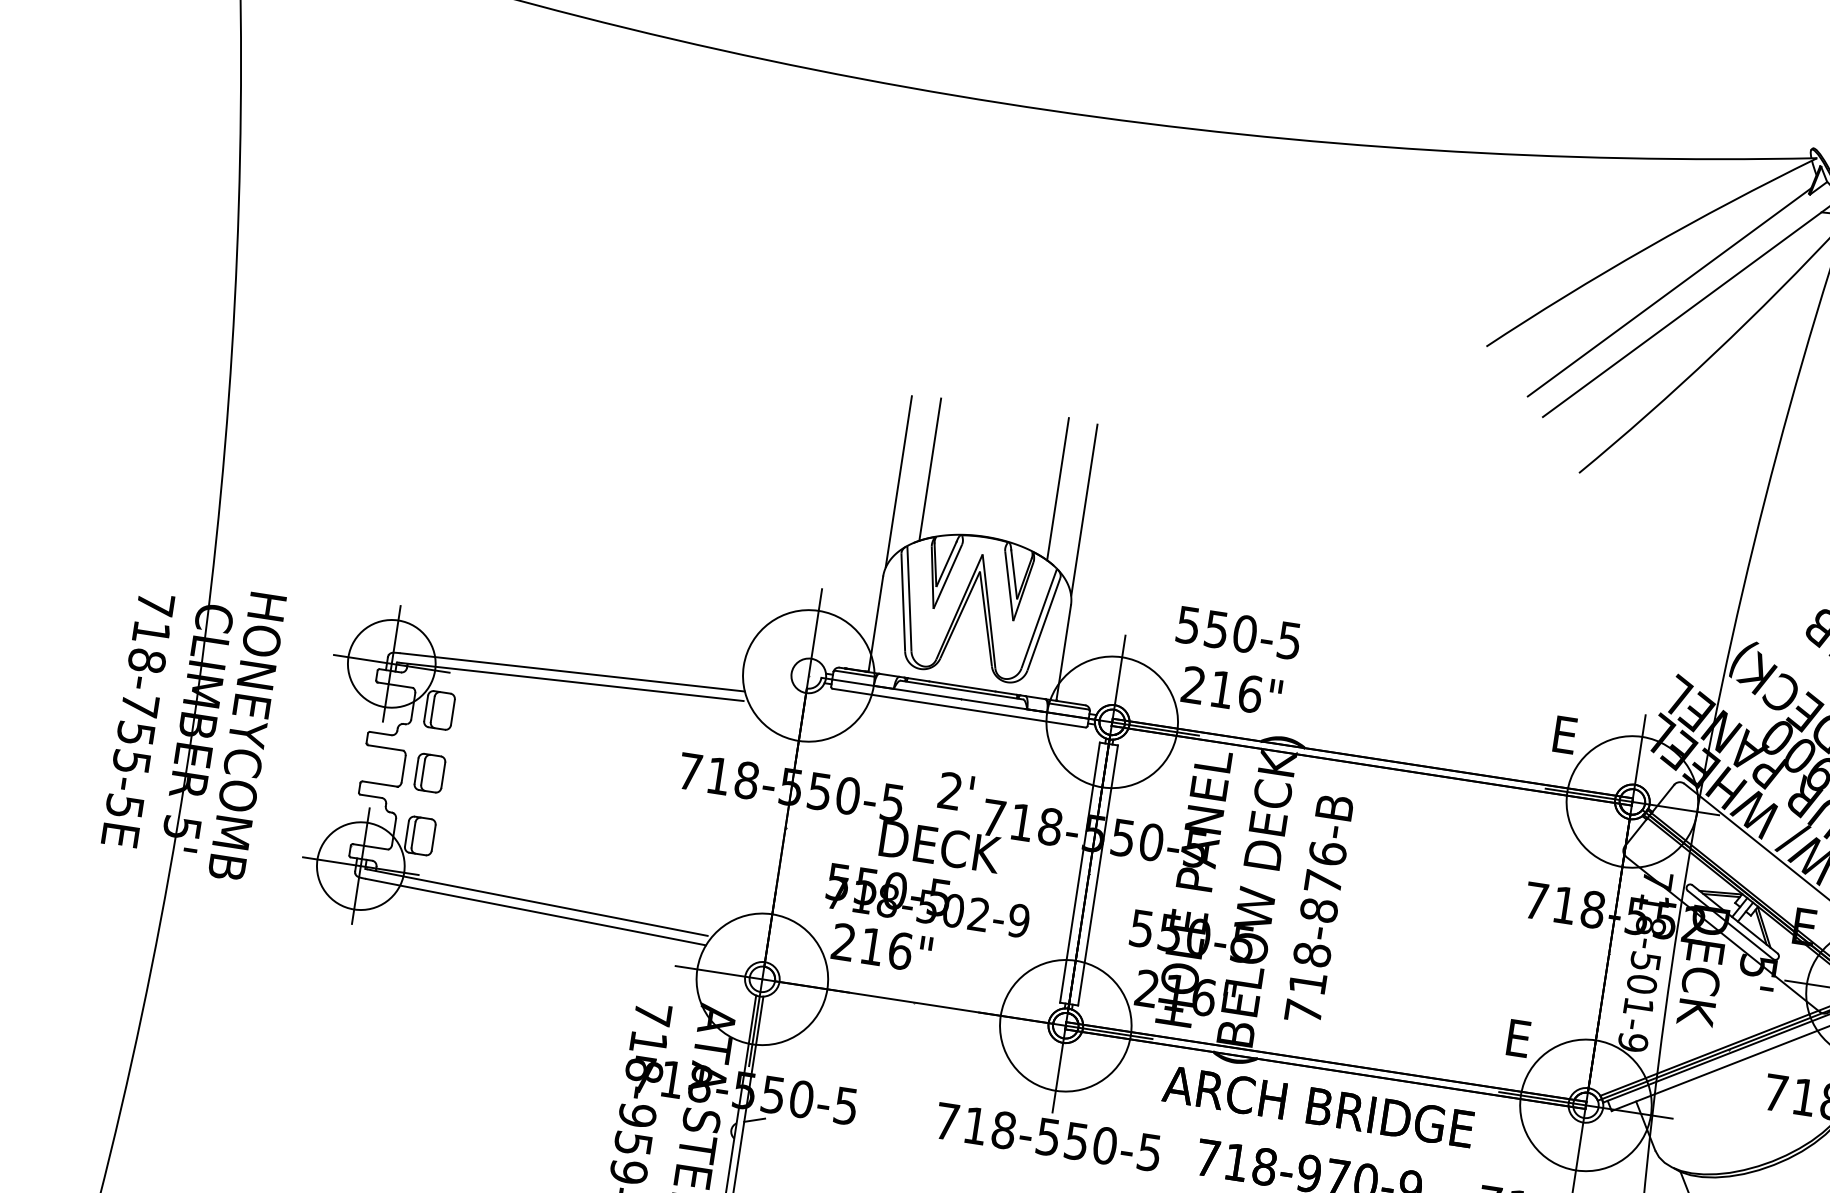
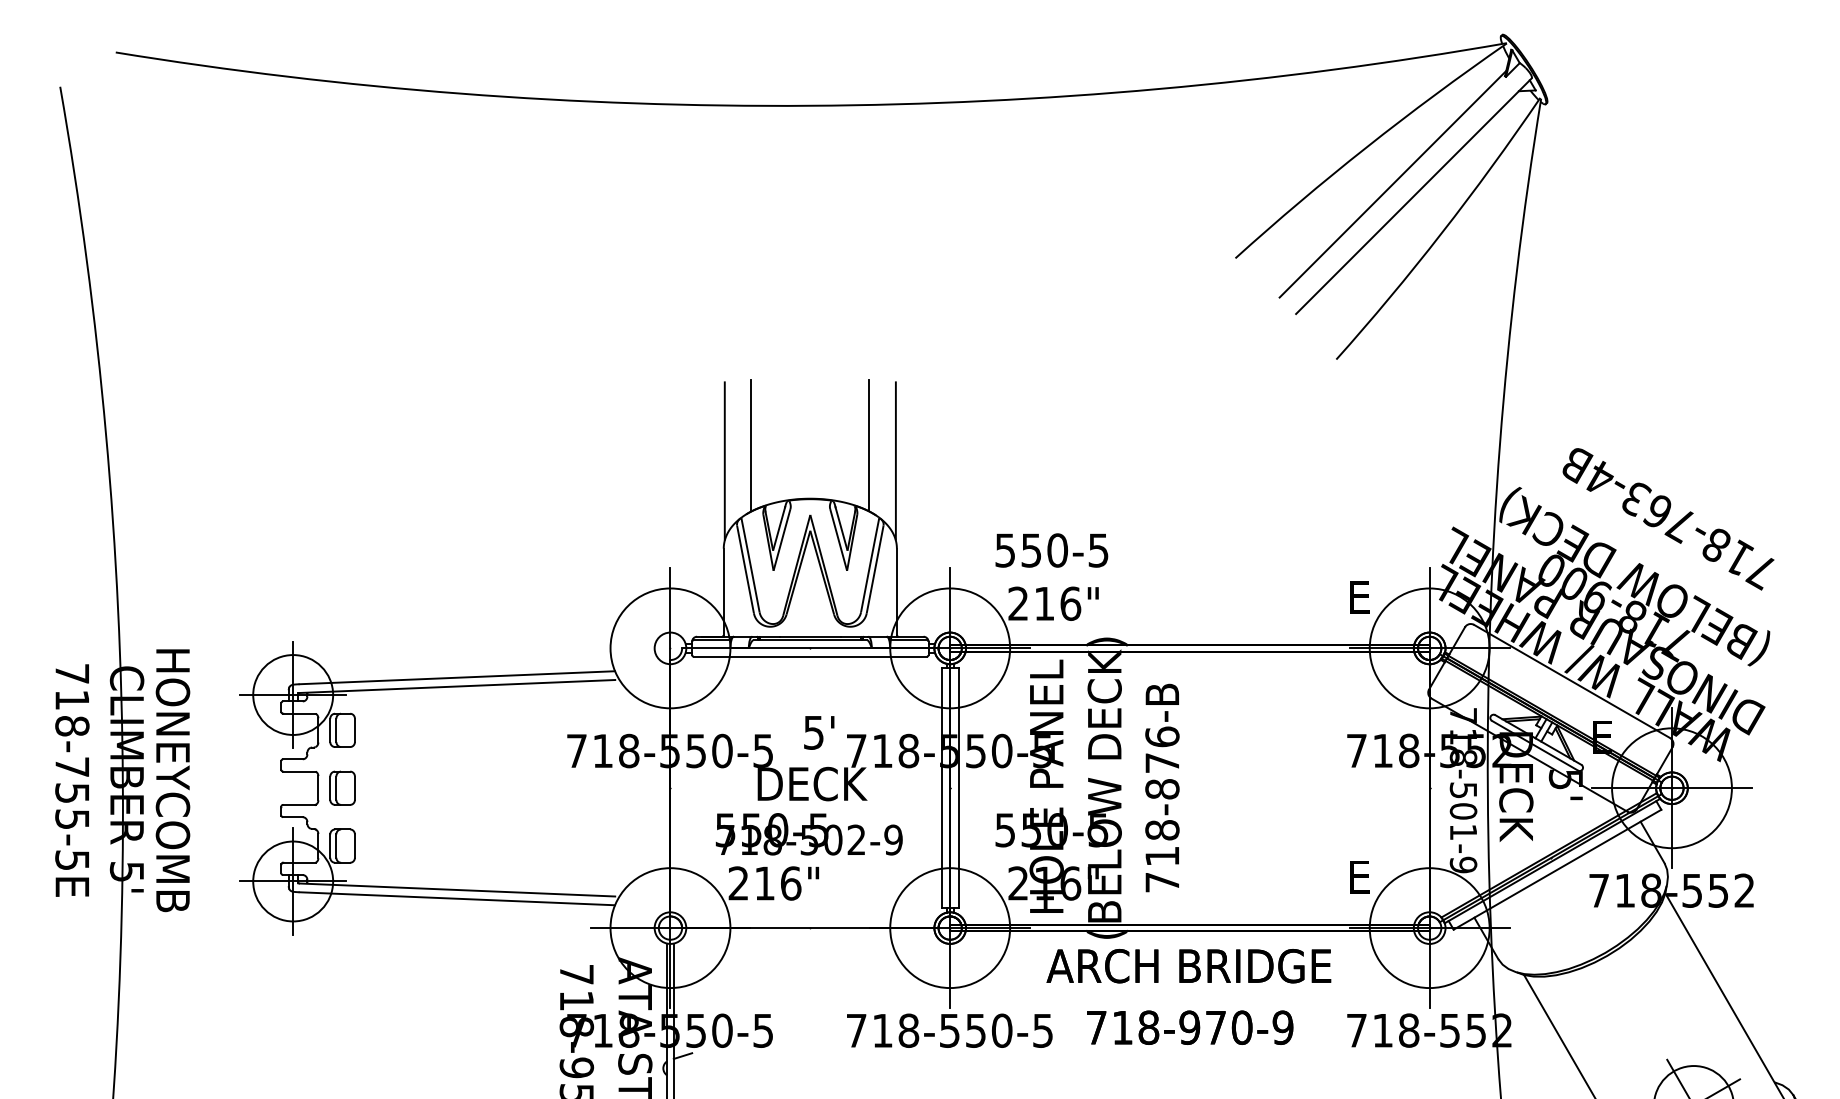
text: (949, 790) -> (813, 732), 2' -> 5'

